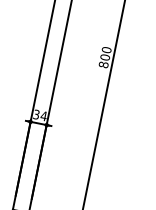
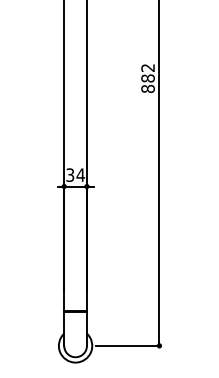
text: (105, 53) -> (147, 72), 800 -> 882

